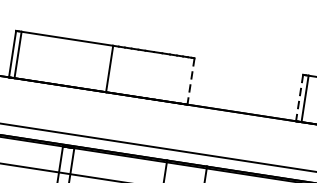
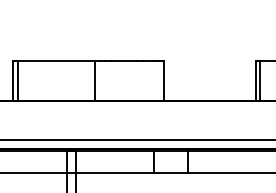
line: (190, 80) -> (163, 80), dashed -> solid
line: (299, 97) -> (255, 80), dashed -> solid

